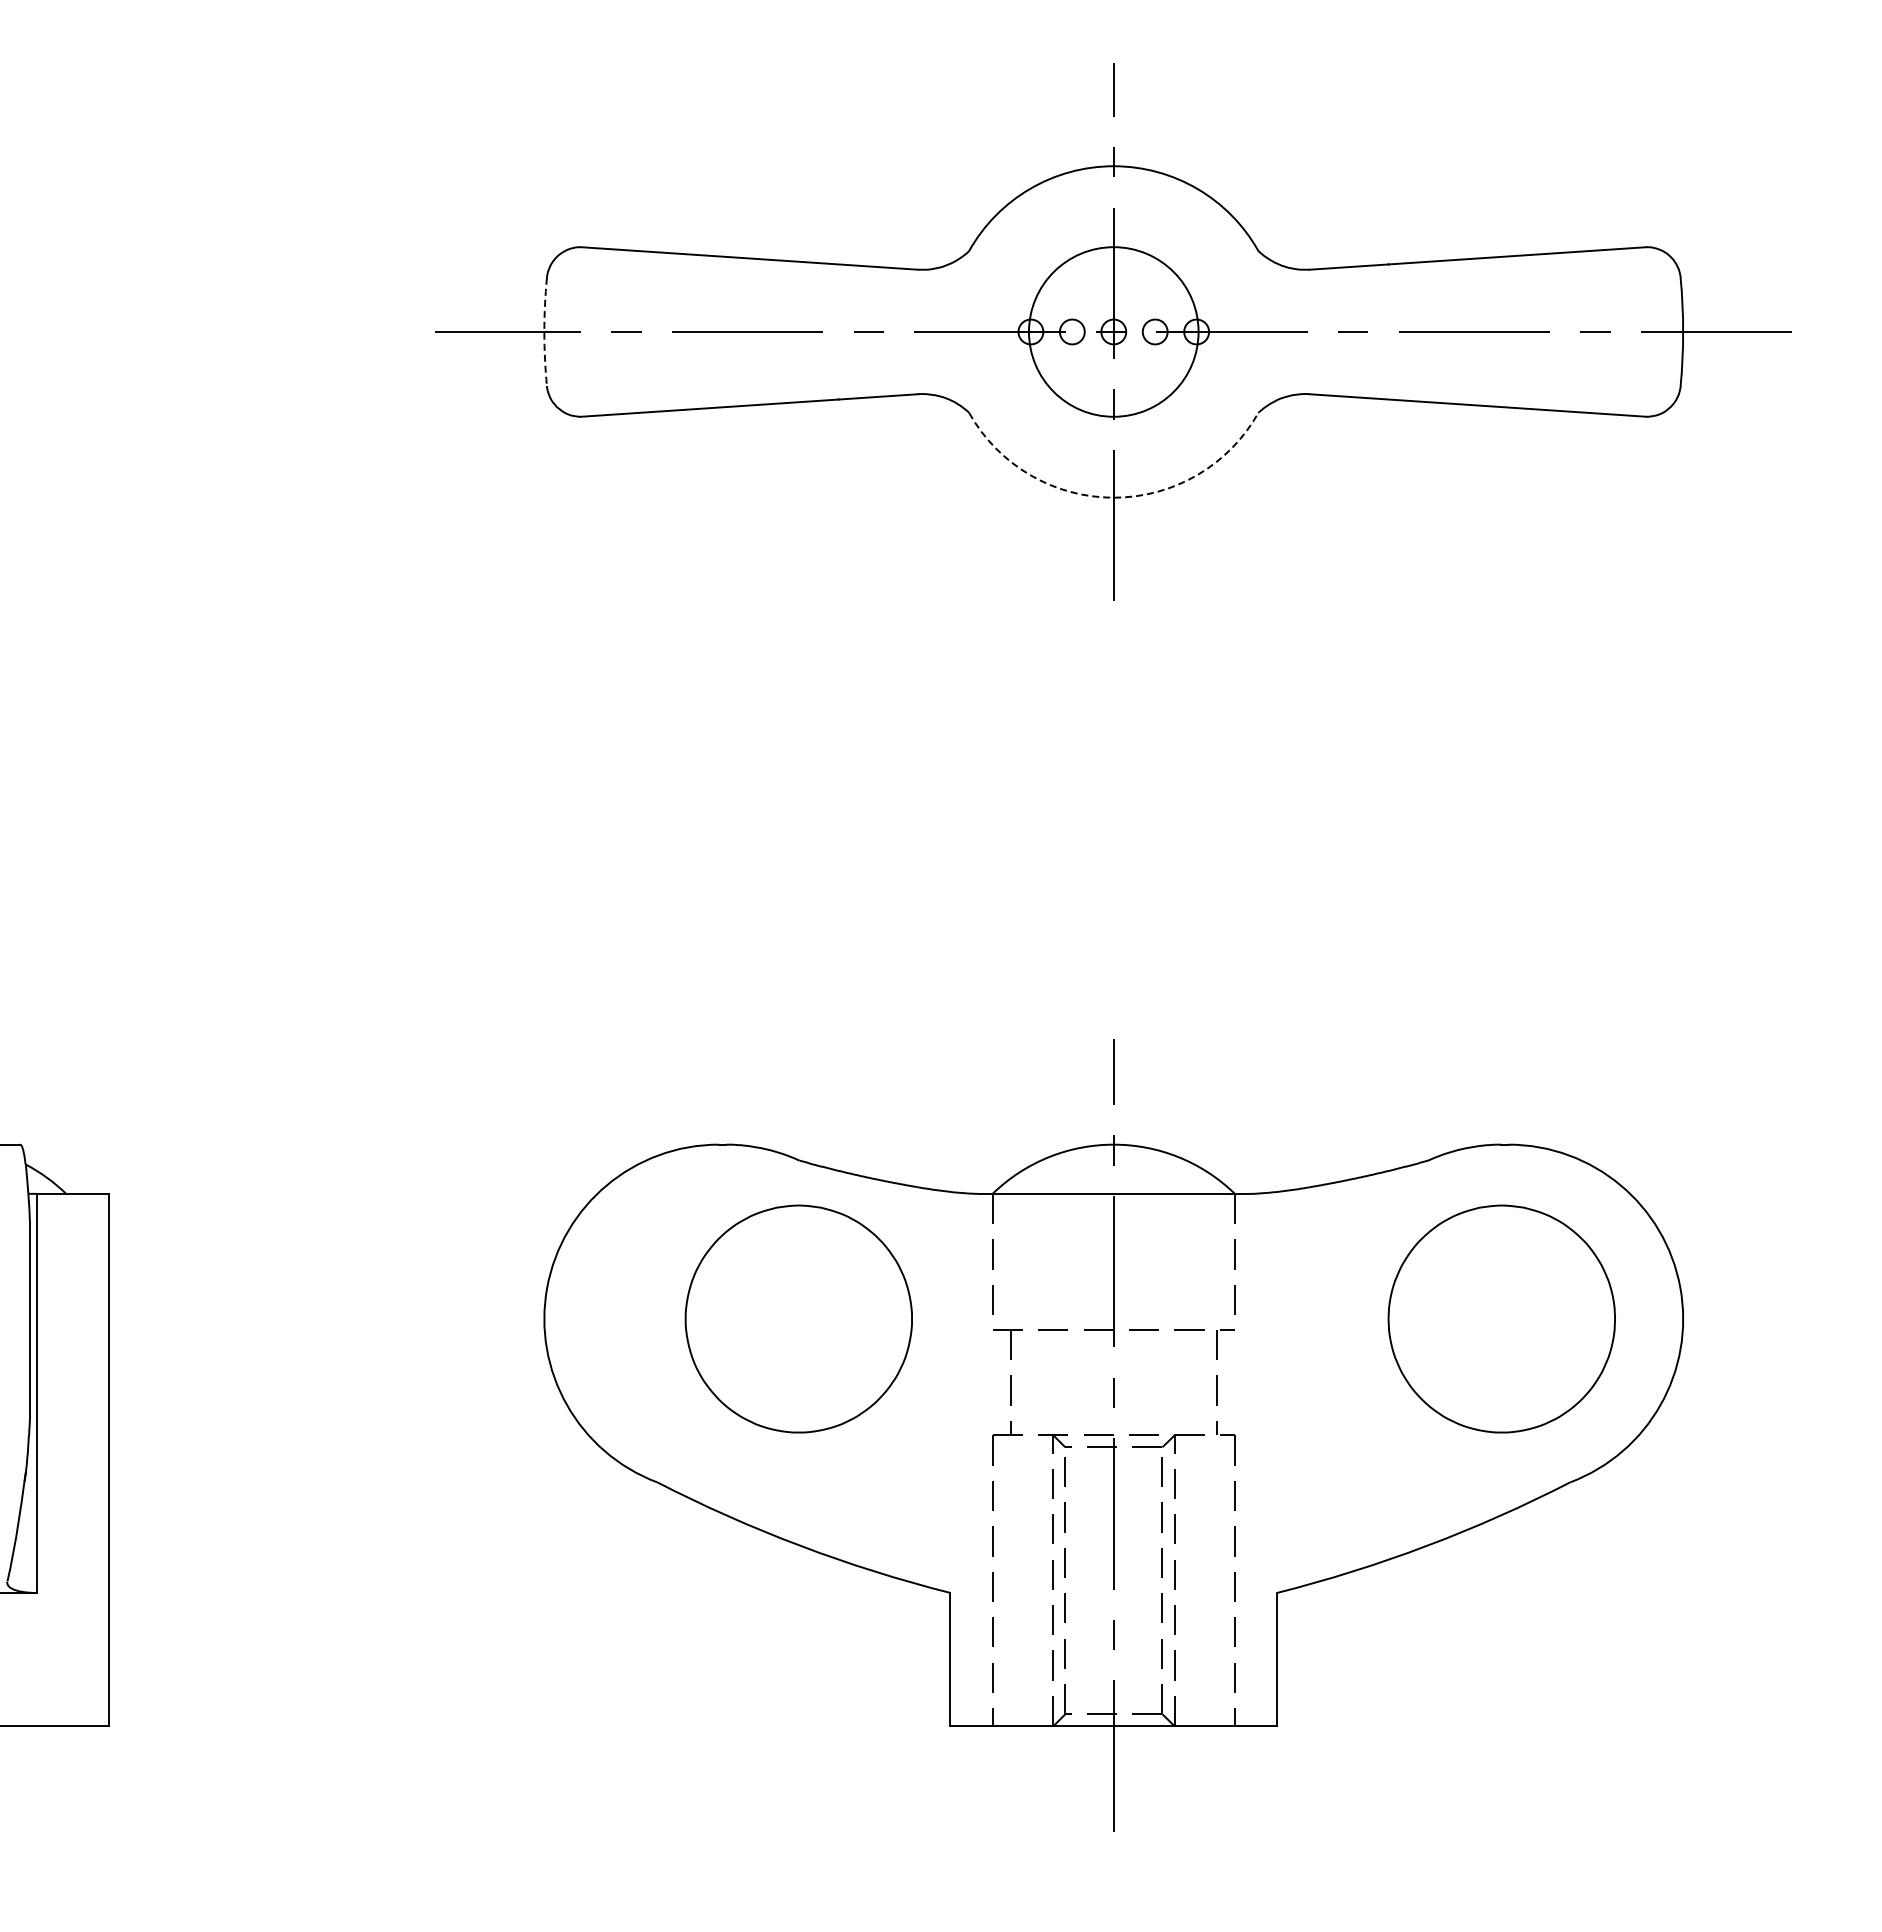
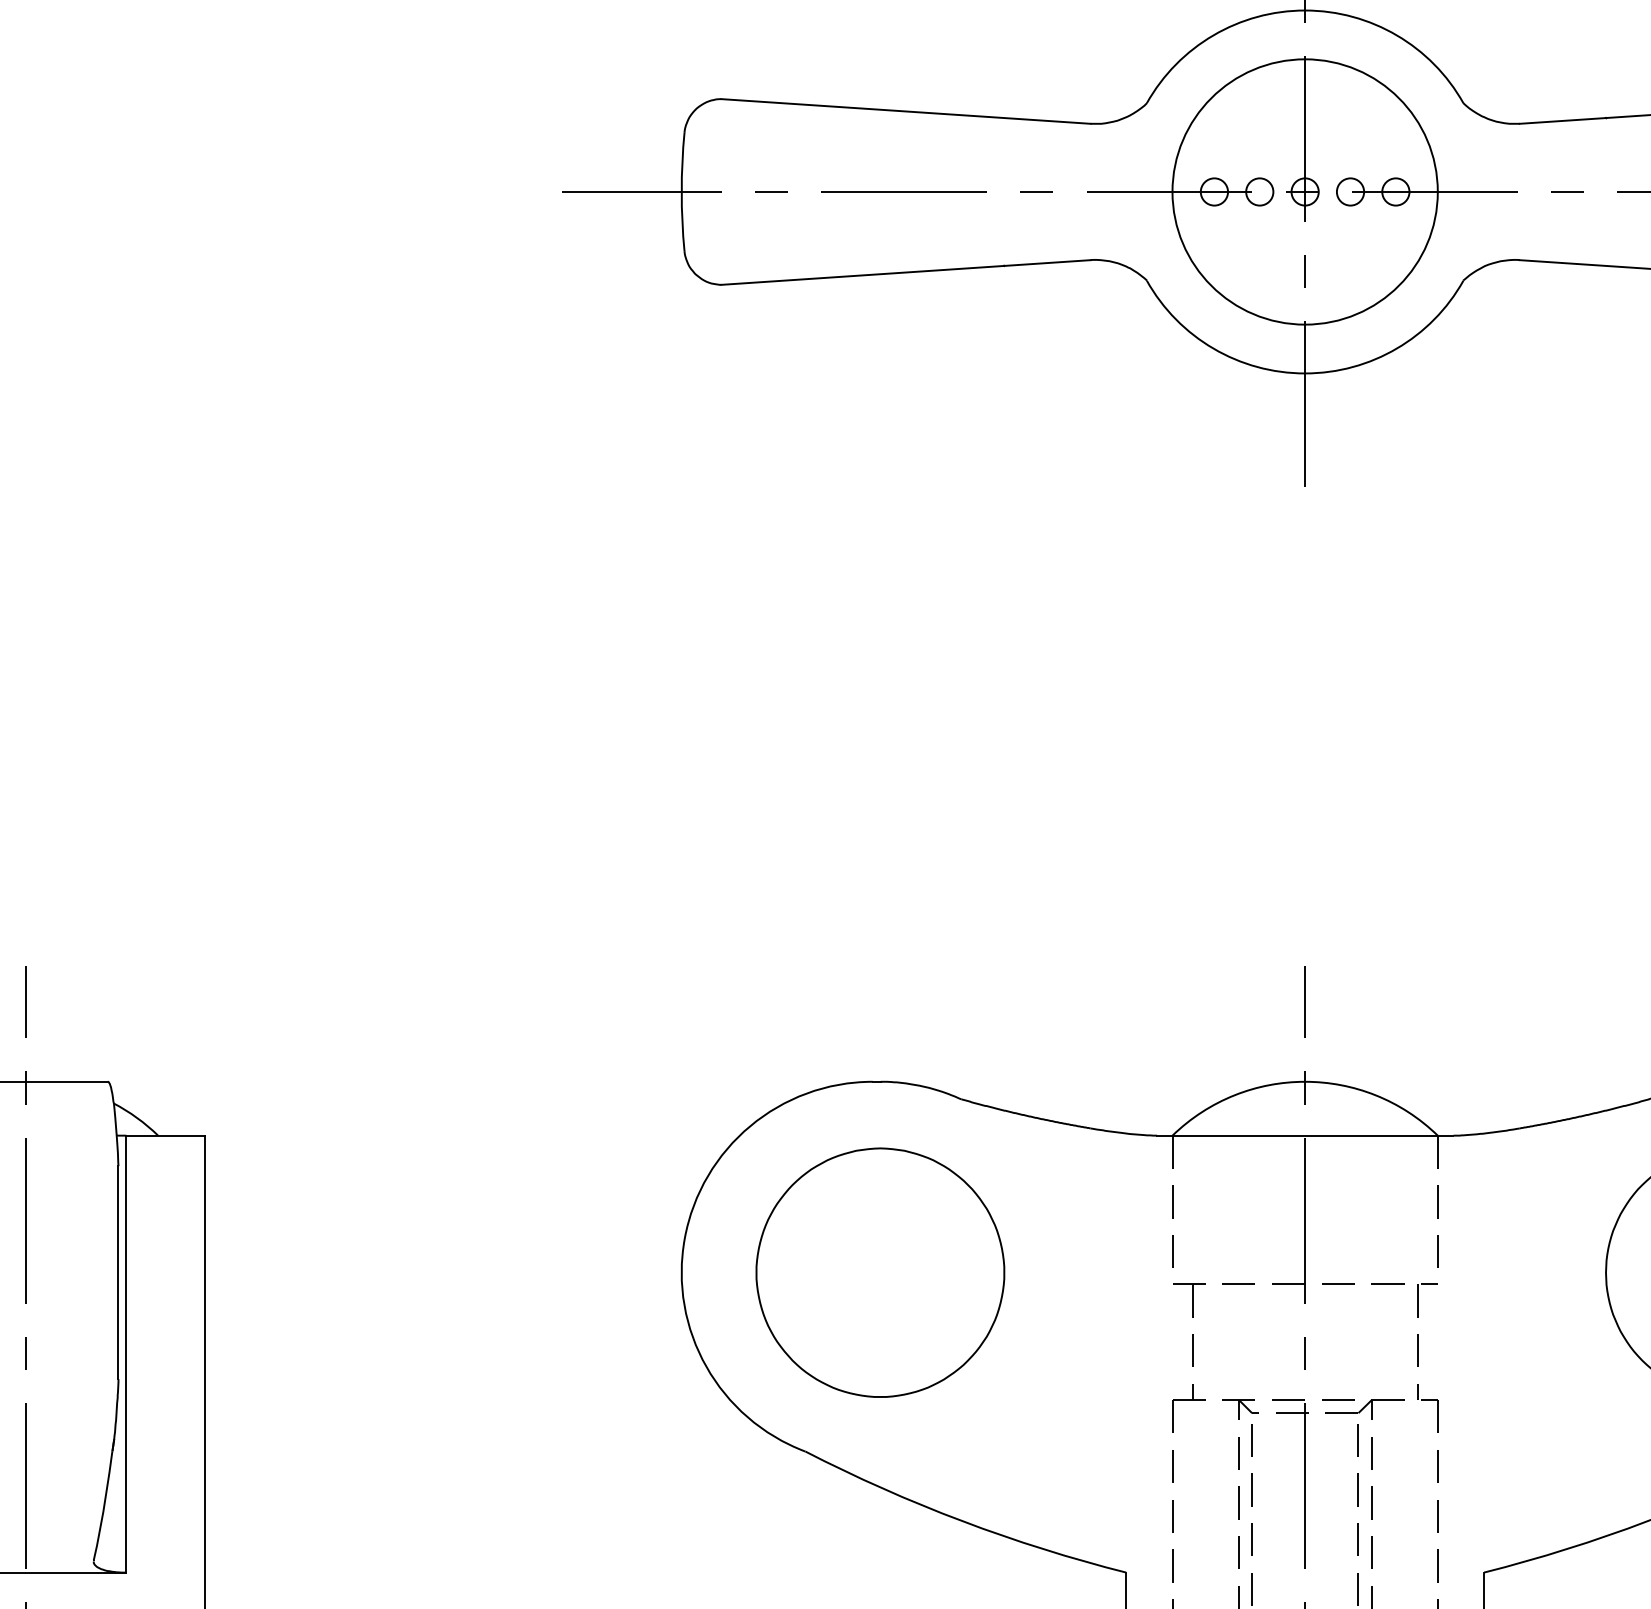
arc: (544, 331) -> (681, 191), dashed -> solid
circle: (1113, 331) -> (1304, 191), size x1.43
arc: (1113, 497) -> (1304, 373), dashed -> solid
part: (798, 1318) -> (880, 1272), moved

